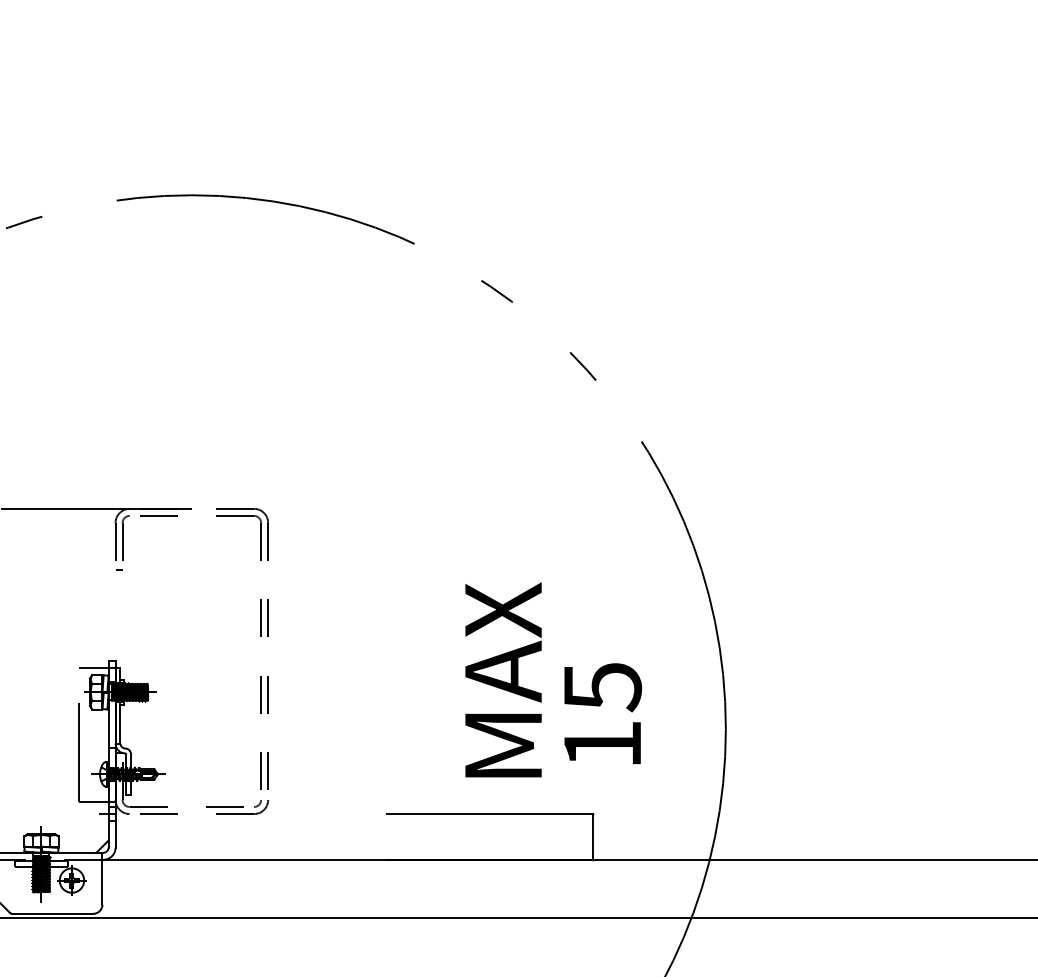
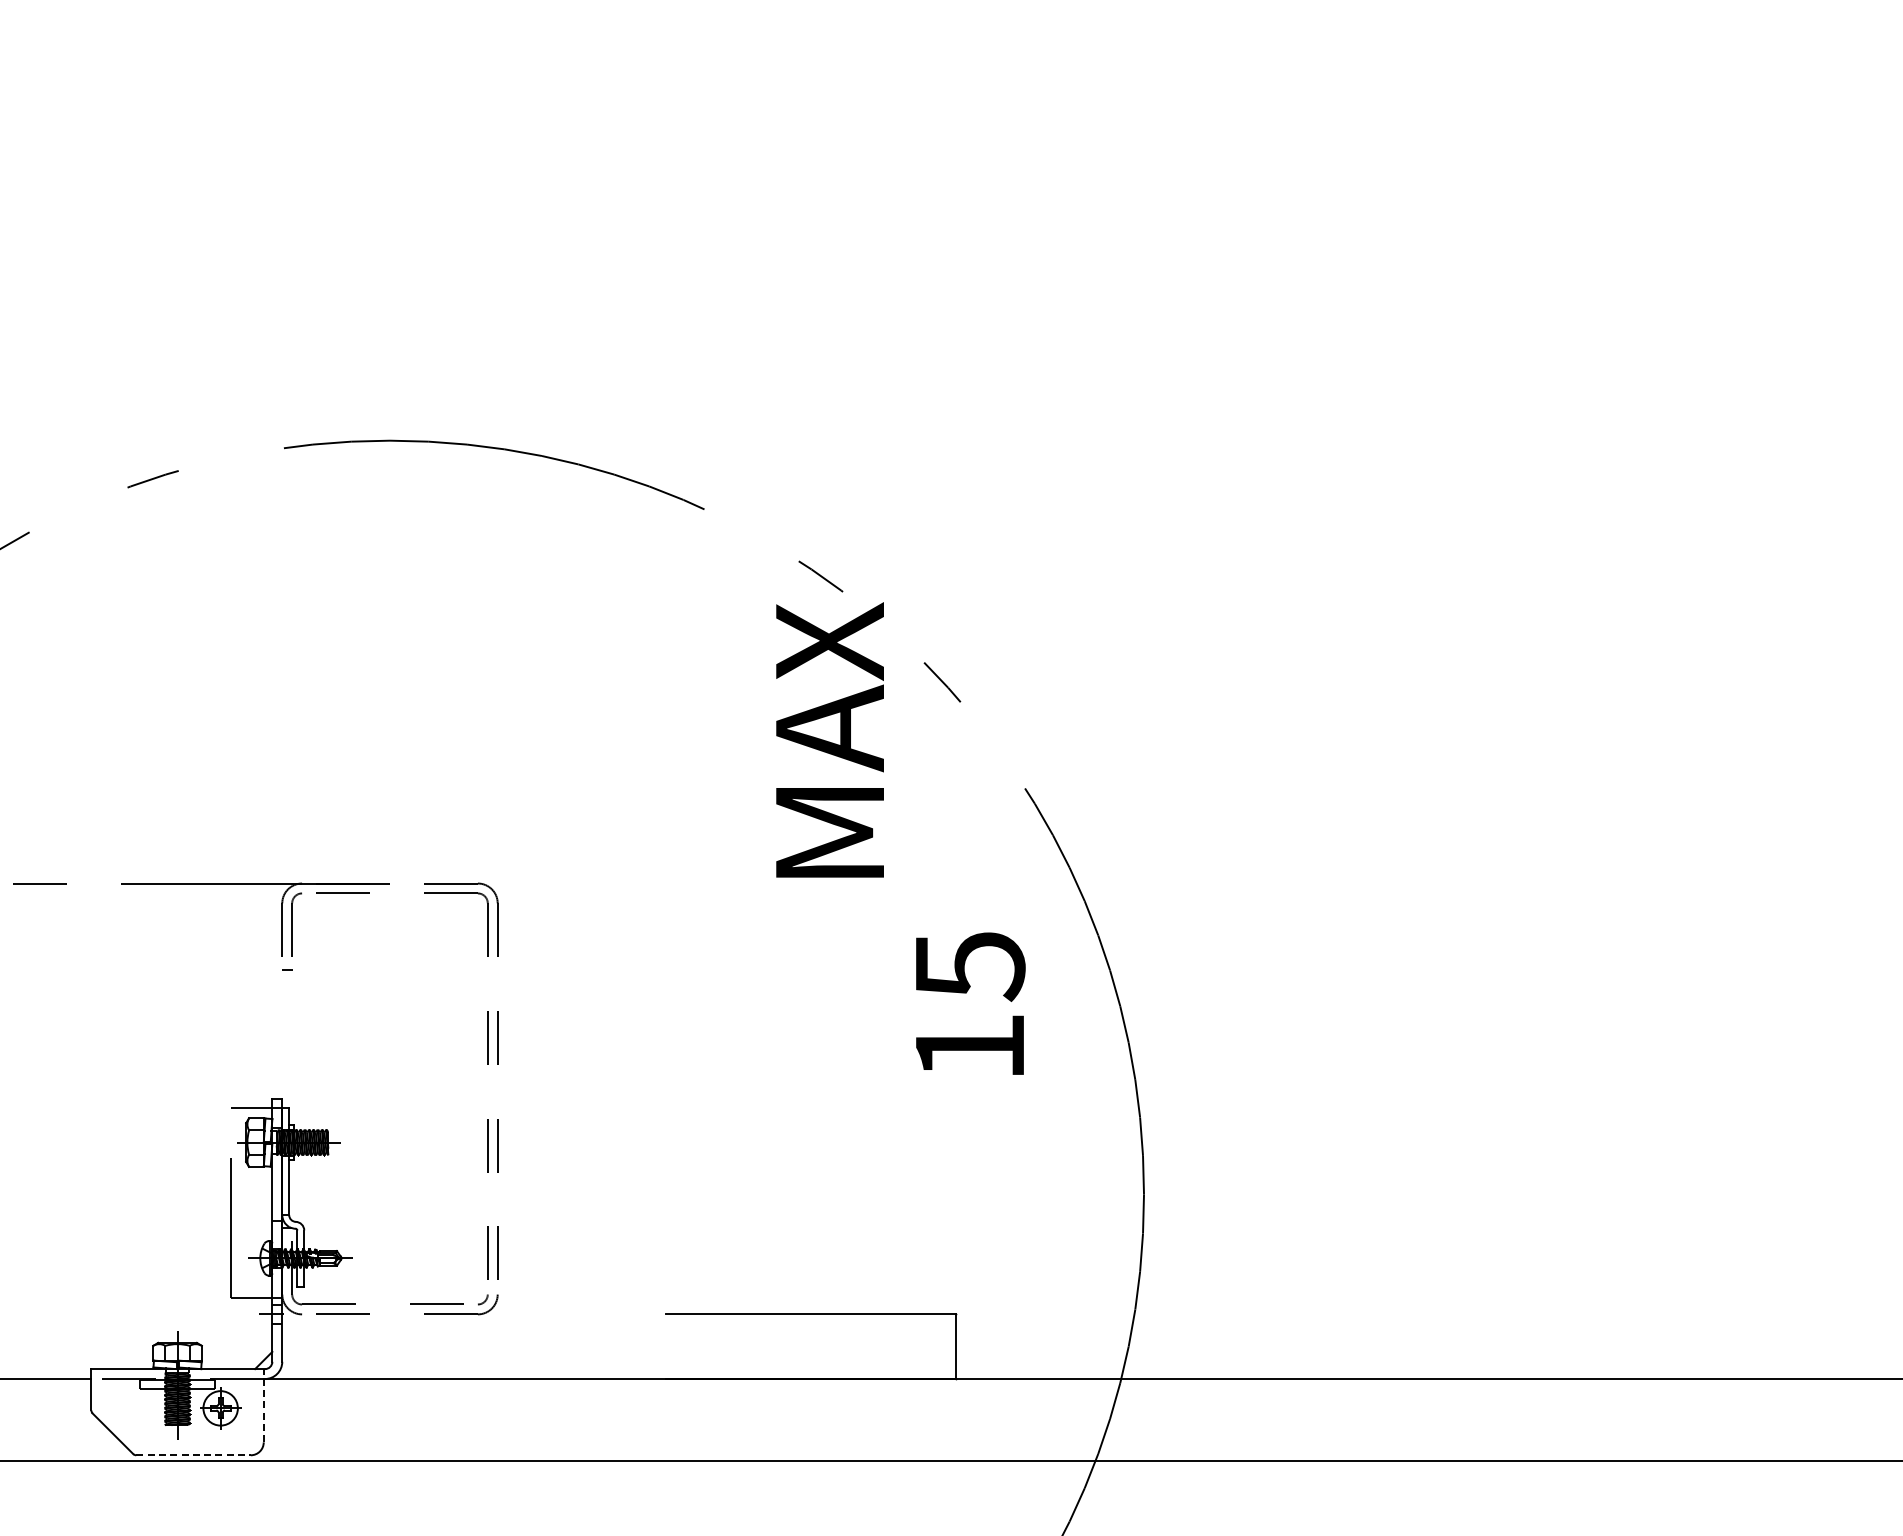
text: (503, 679) -> (829, 739), moved
text: (602, 713) -> (970, 1003), moved
line: (102, 878) -> (263, 1405), solid -> dashed
line: (53, 913) -> (194, 1455), solid -> dashed

